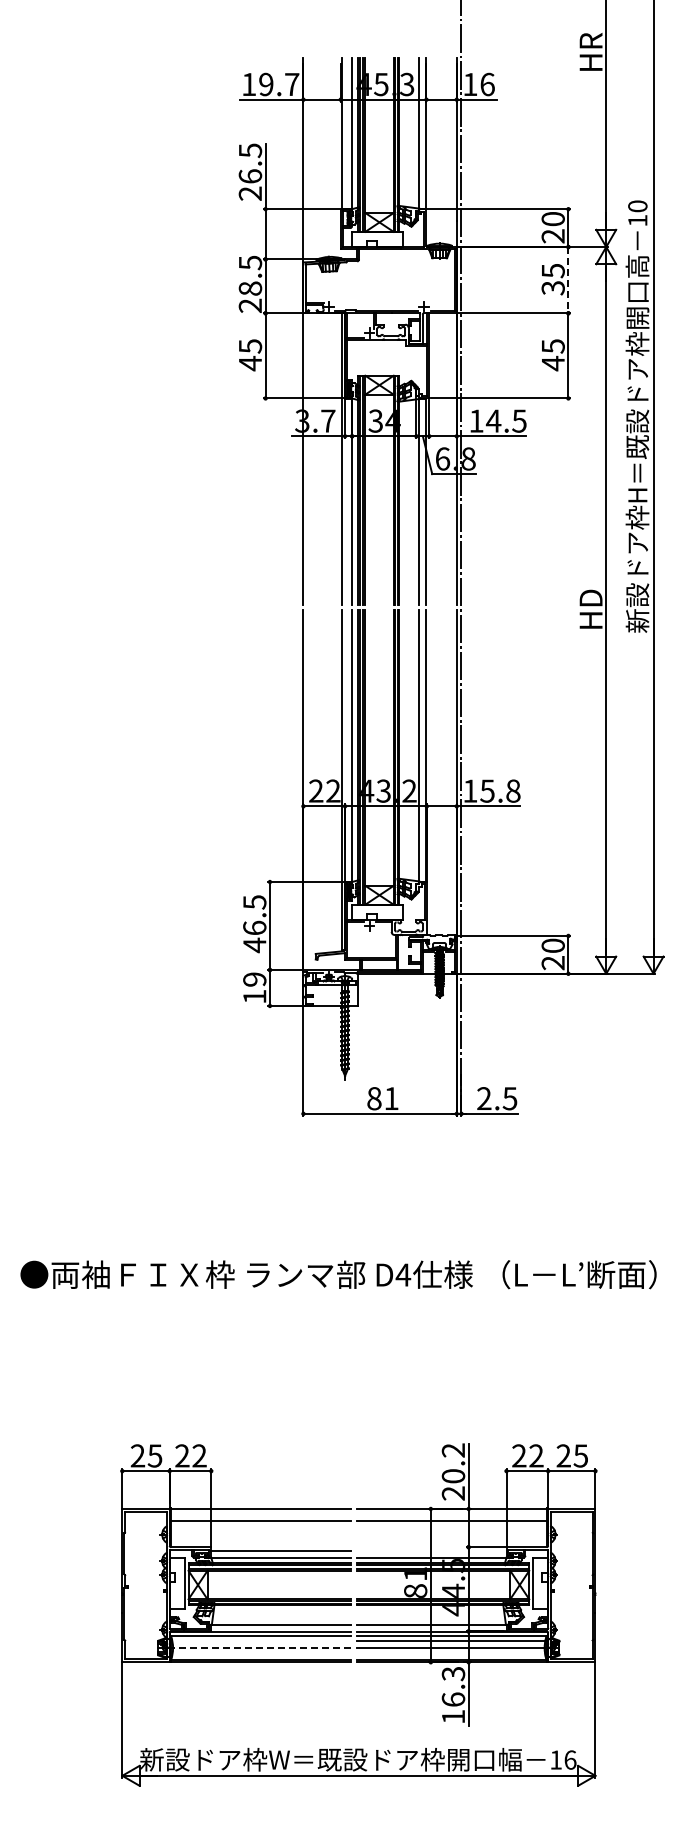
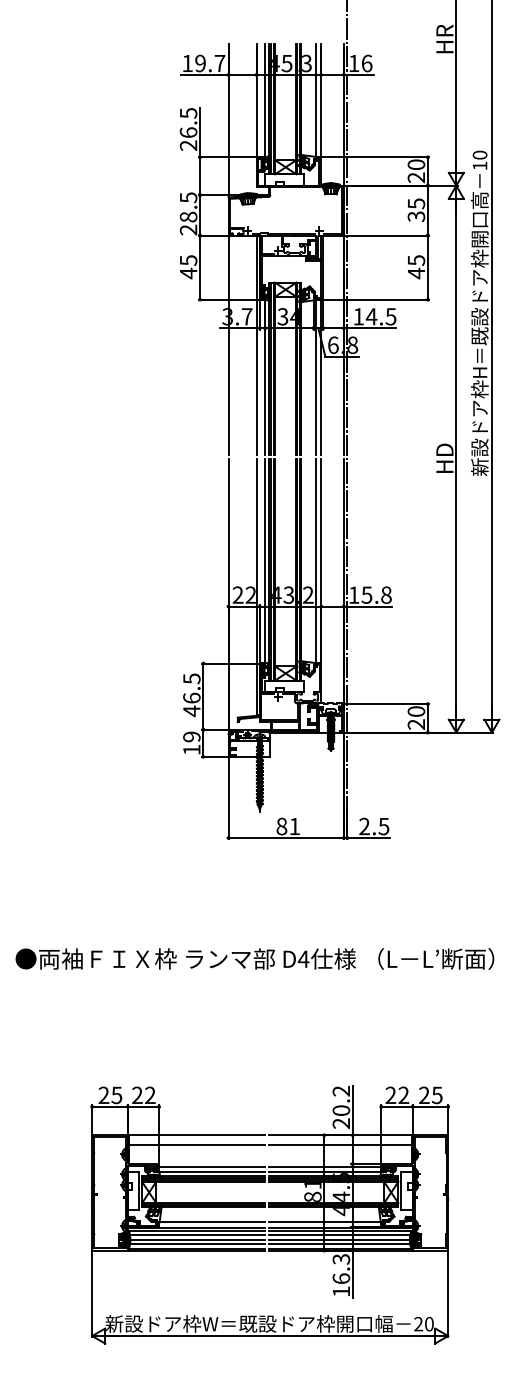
line: (568, 280) -> (427, 210), dashed -> solid
line: (431, 1550) -> (324, 1166), added
line: (260, 1641) -> (196, 1234), added
line: (260, 1647) -> (196, 1239), dashed -> solid
line: (260, 1653) -> (196, 1244), added
line: (452, 1653) -> (340, 1244), added
text: (563, 1759) -> (424, 1323), 16 -> 20

